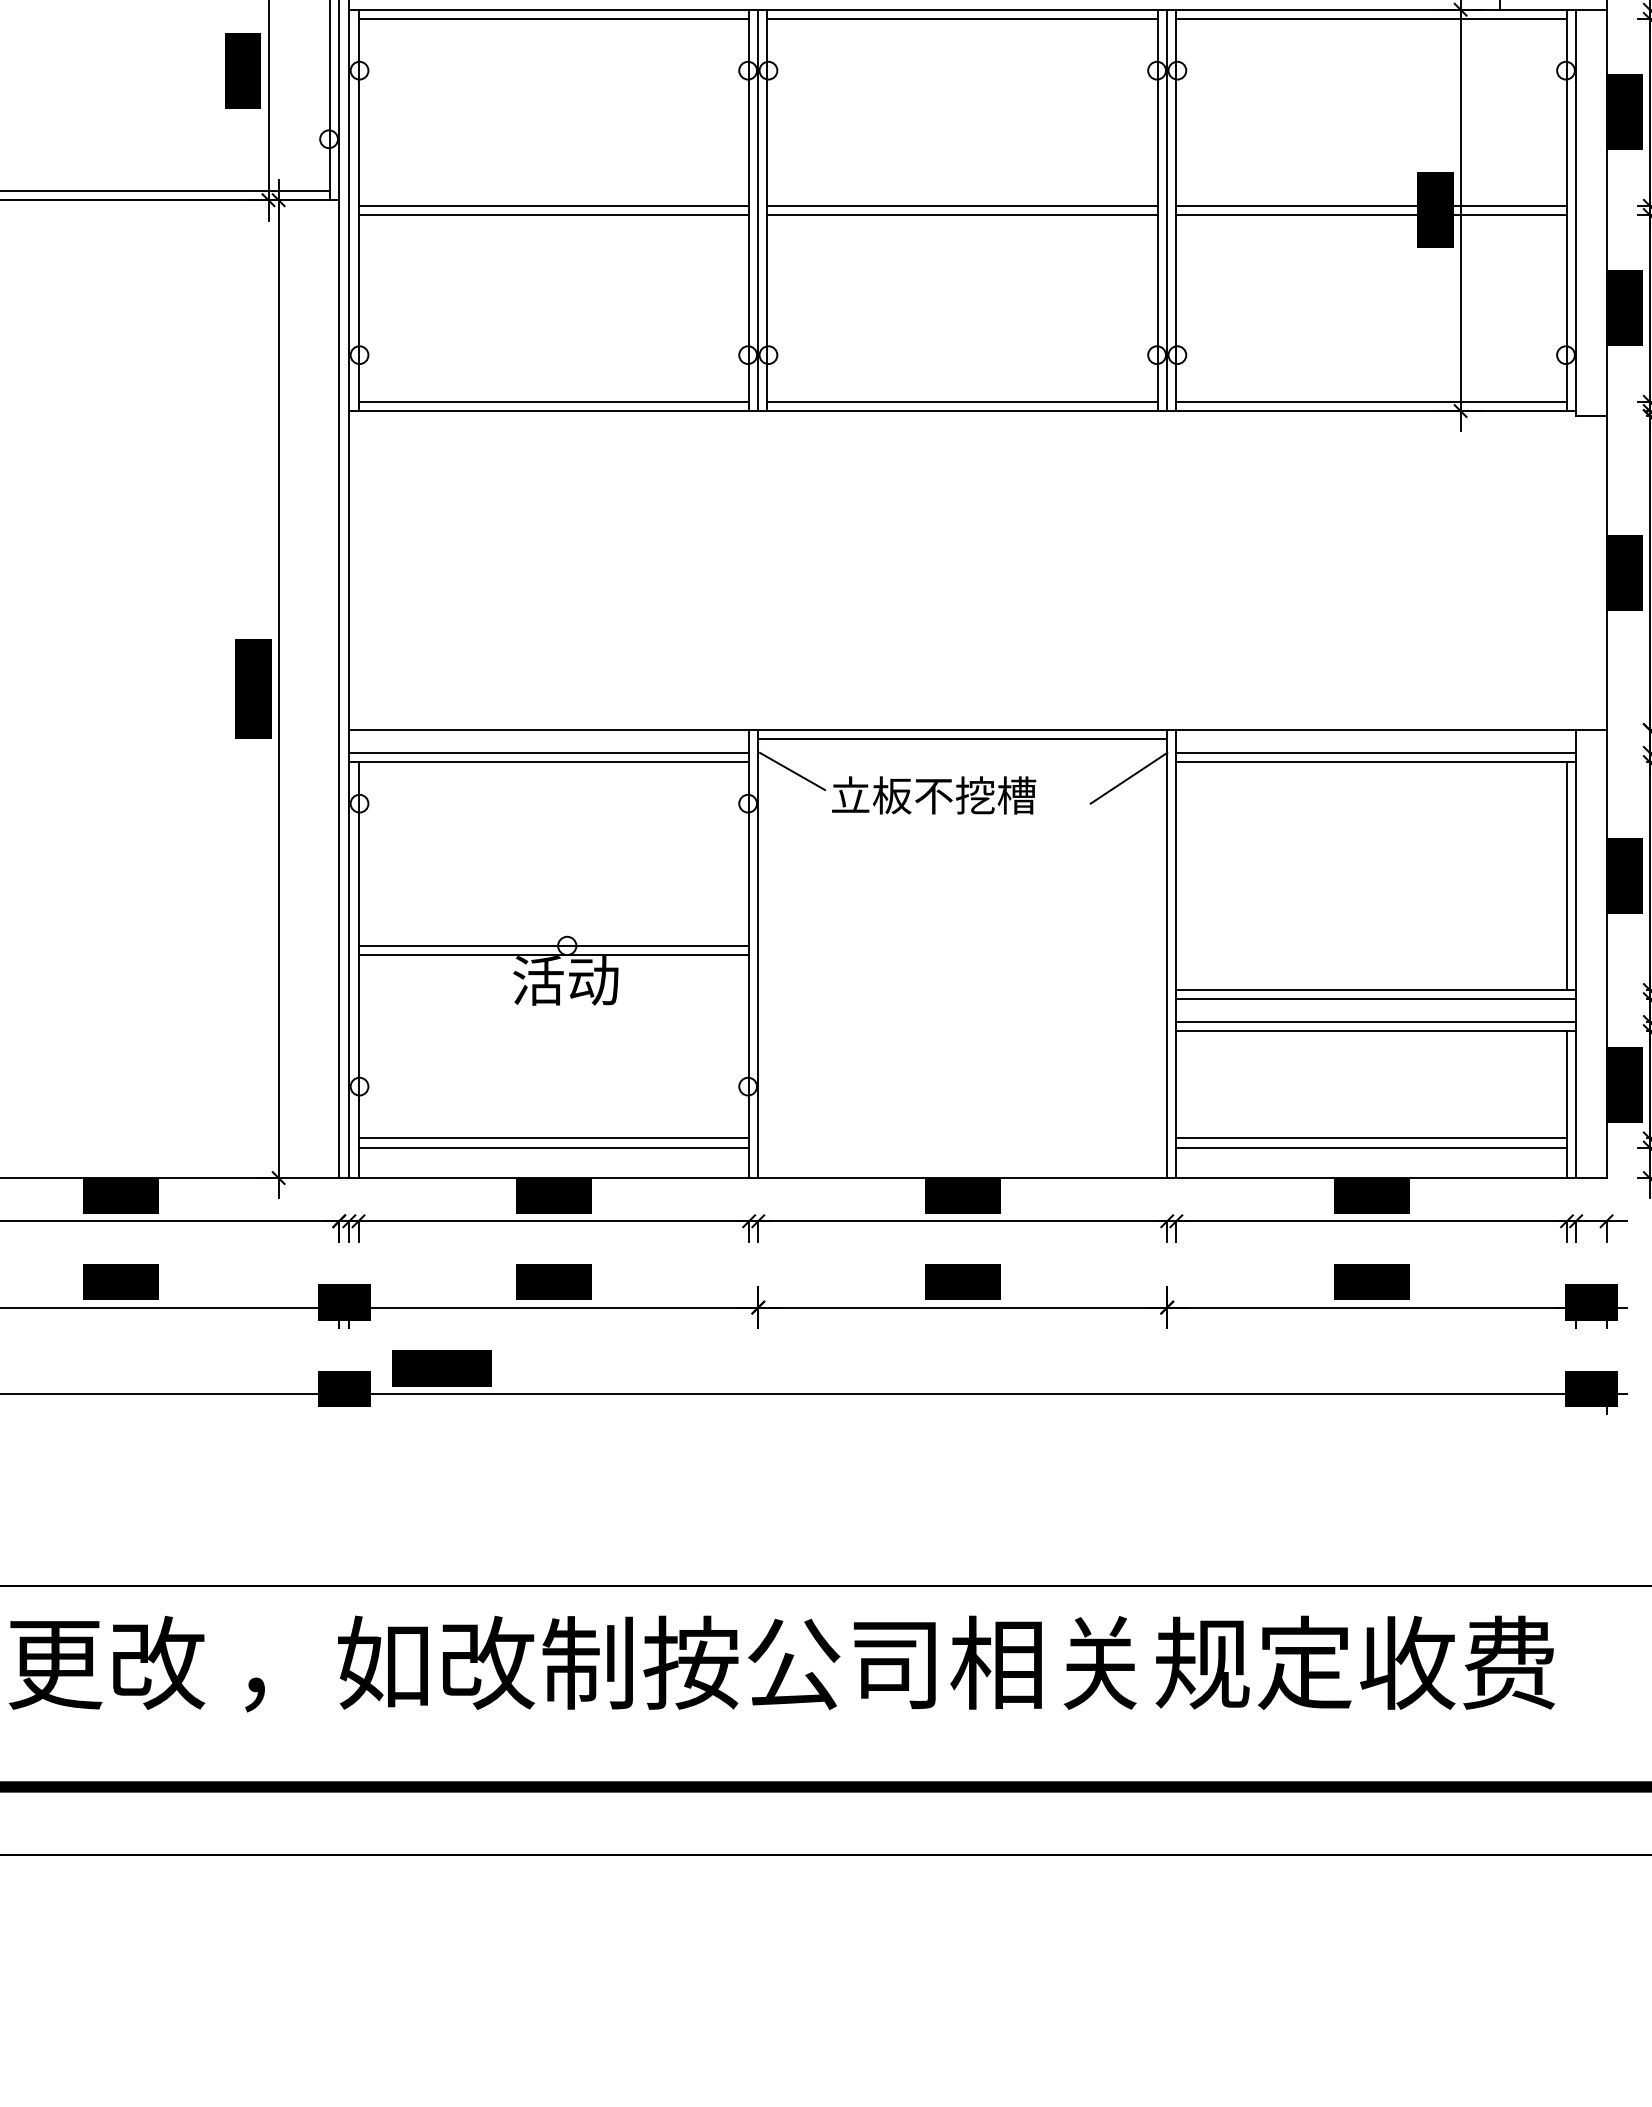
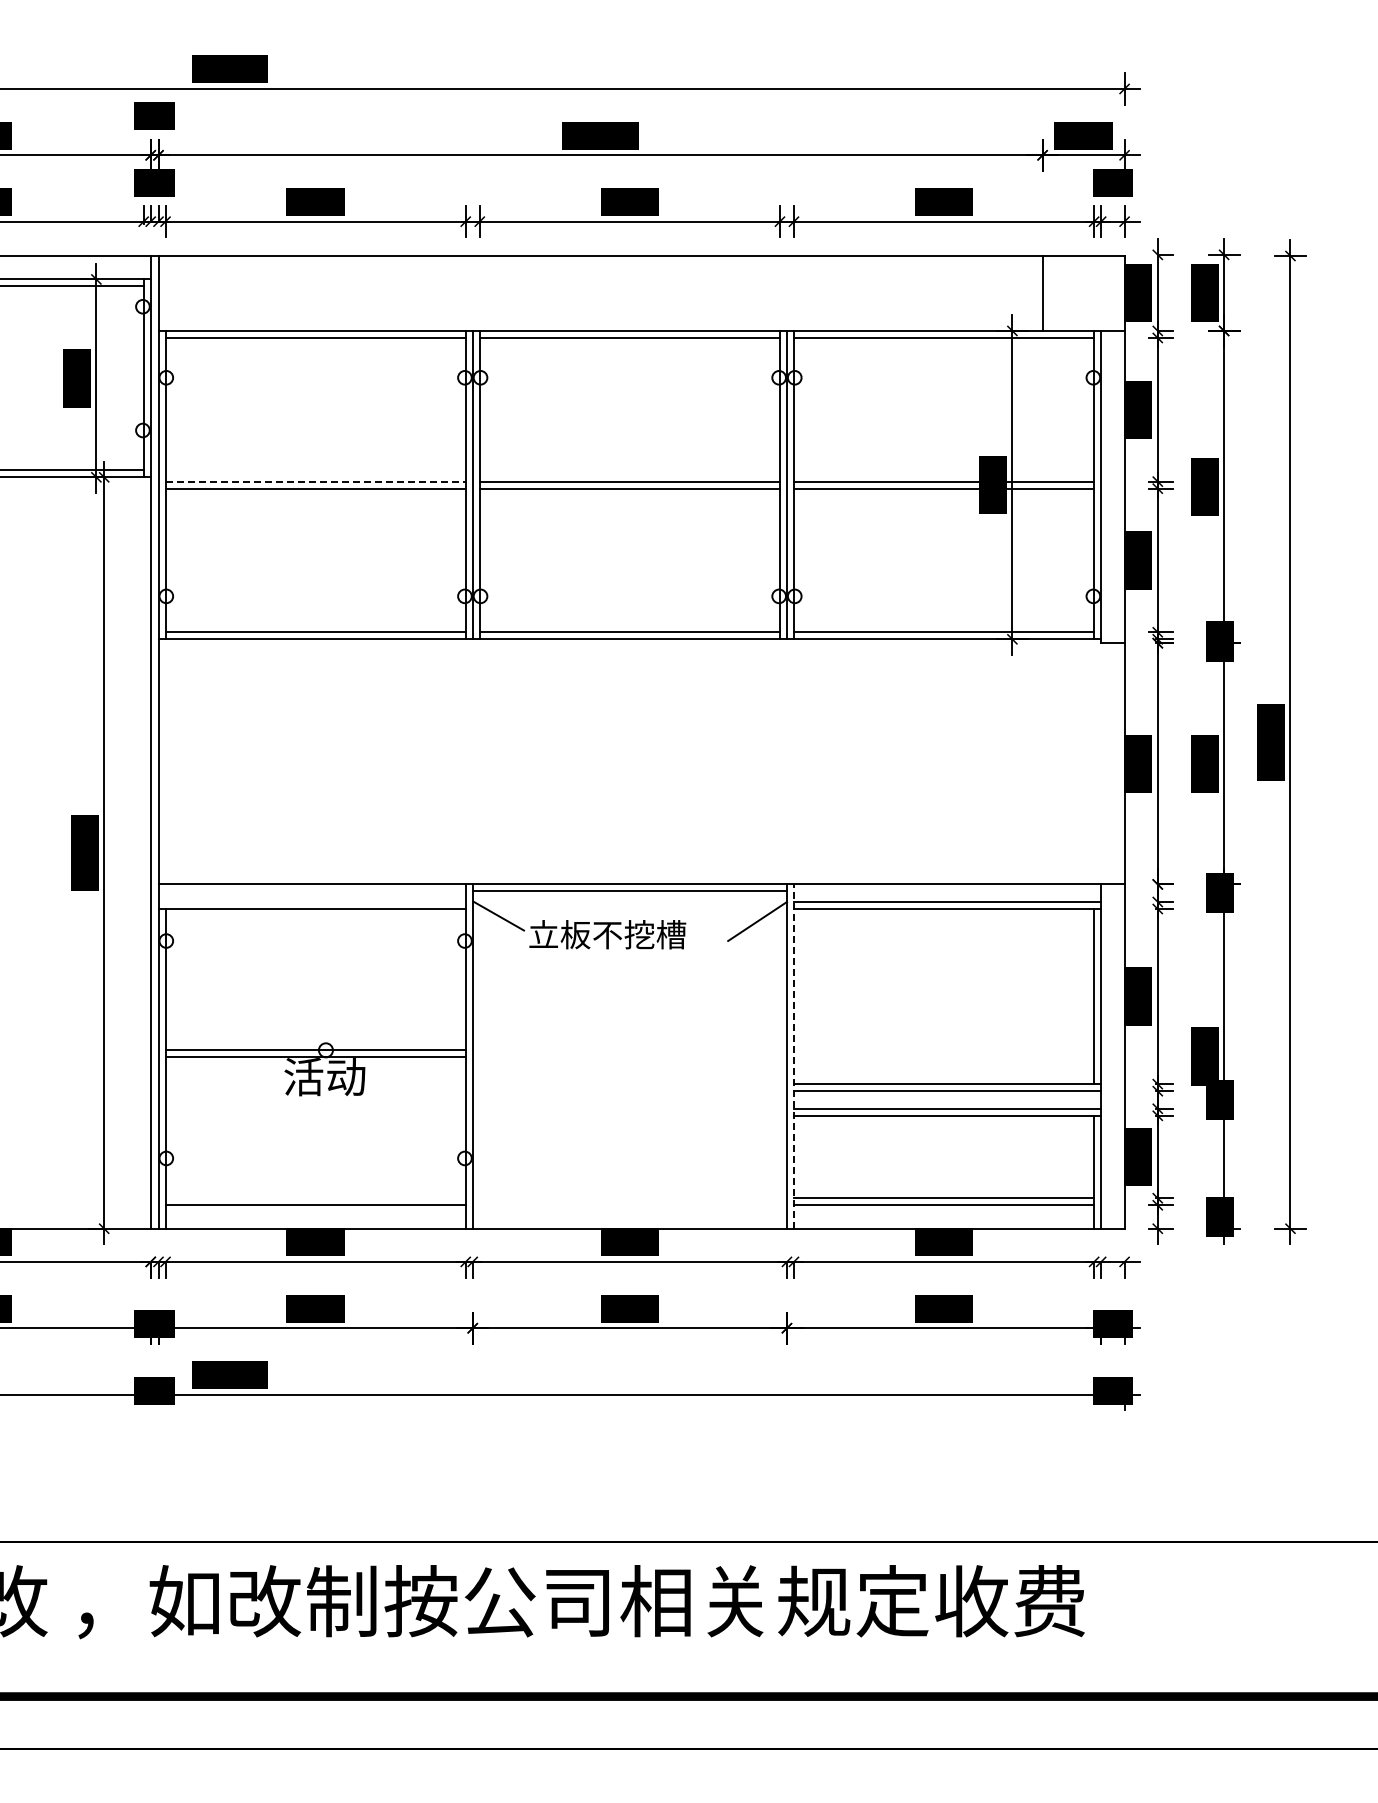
line: (554, 205) -> (316, 481), solid -> dashed
line: (548, 753) -> (311, 902), removed
line: (1175, 953) -> (793, 1056), solid -> dashed
line: (553, 1138) -> (315, 1198), removed

